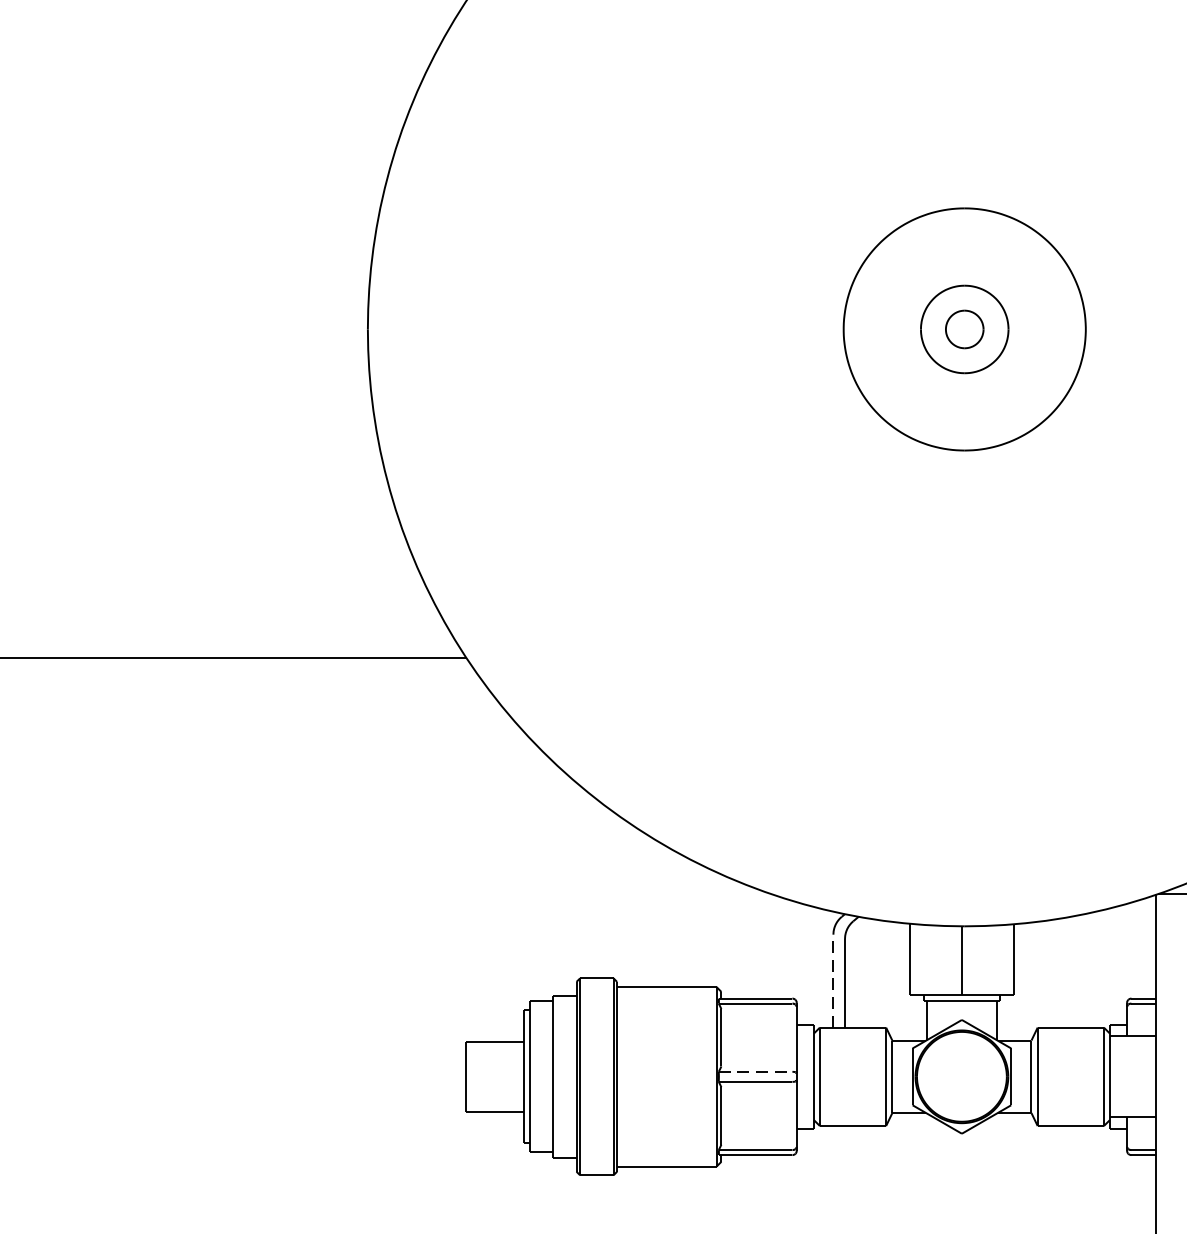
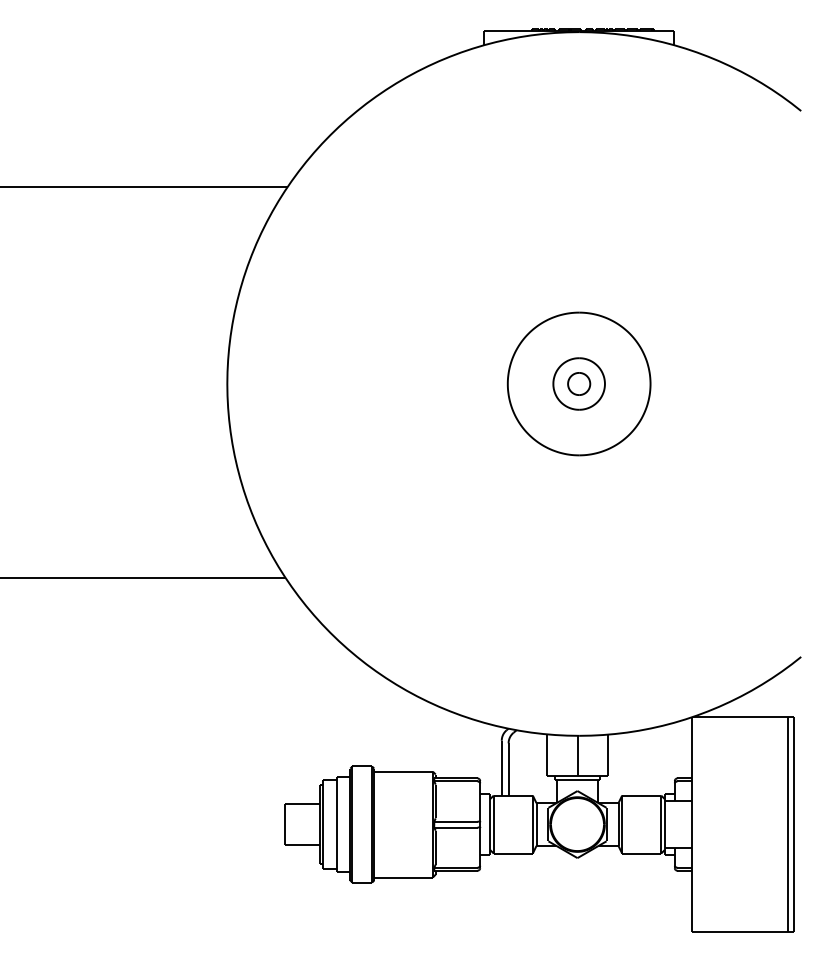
line: (832, 980) -> (501, 767), dashed -> solid
line: (754, 1071) -> (455, 821), dashed -> solid

